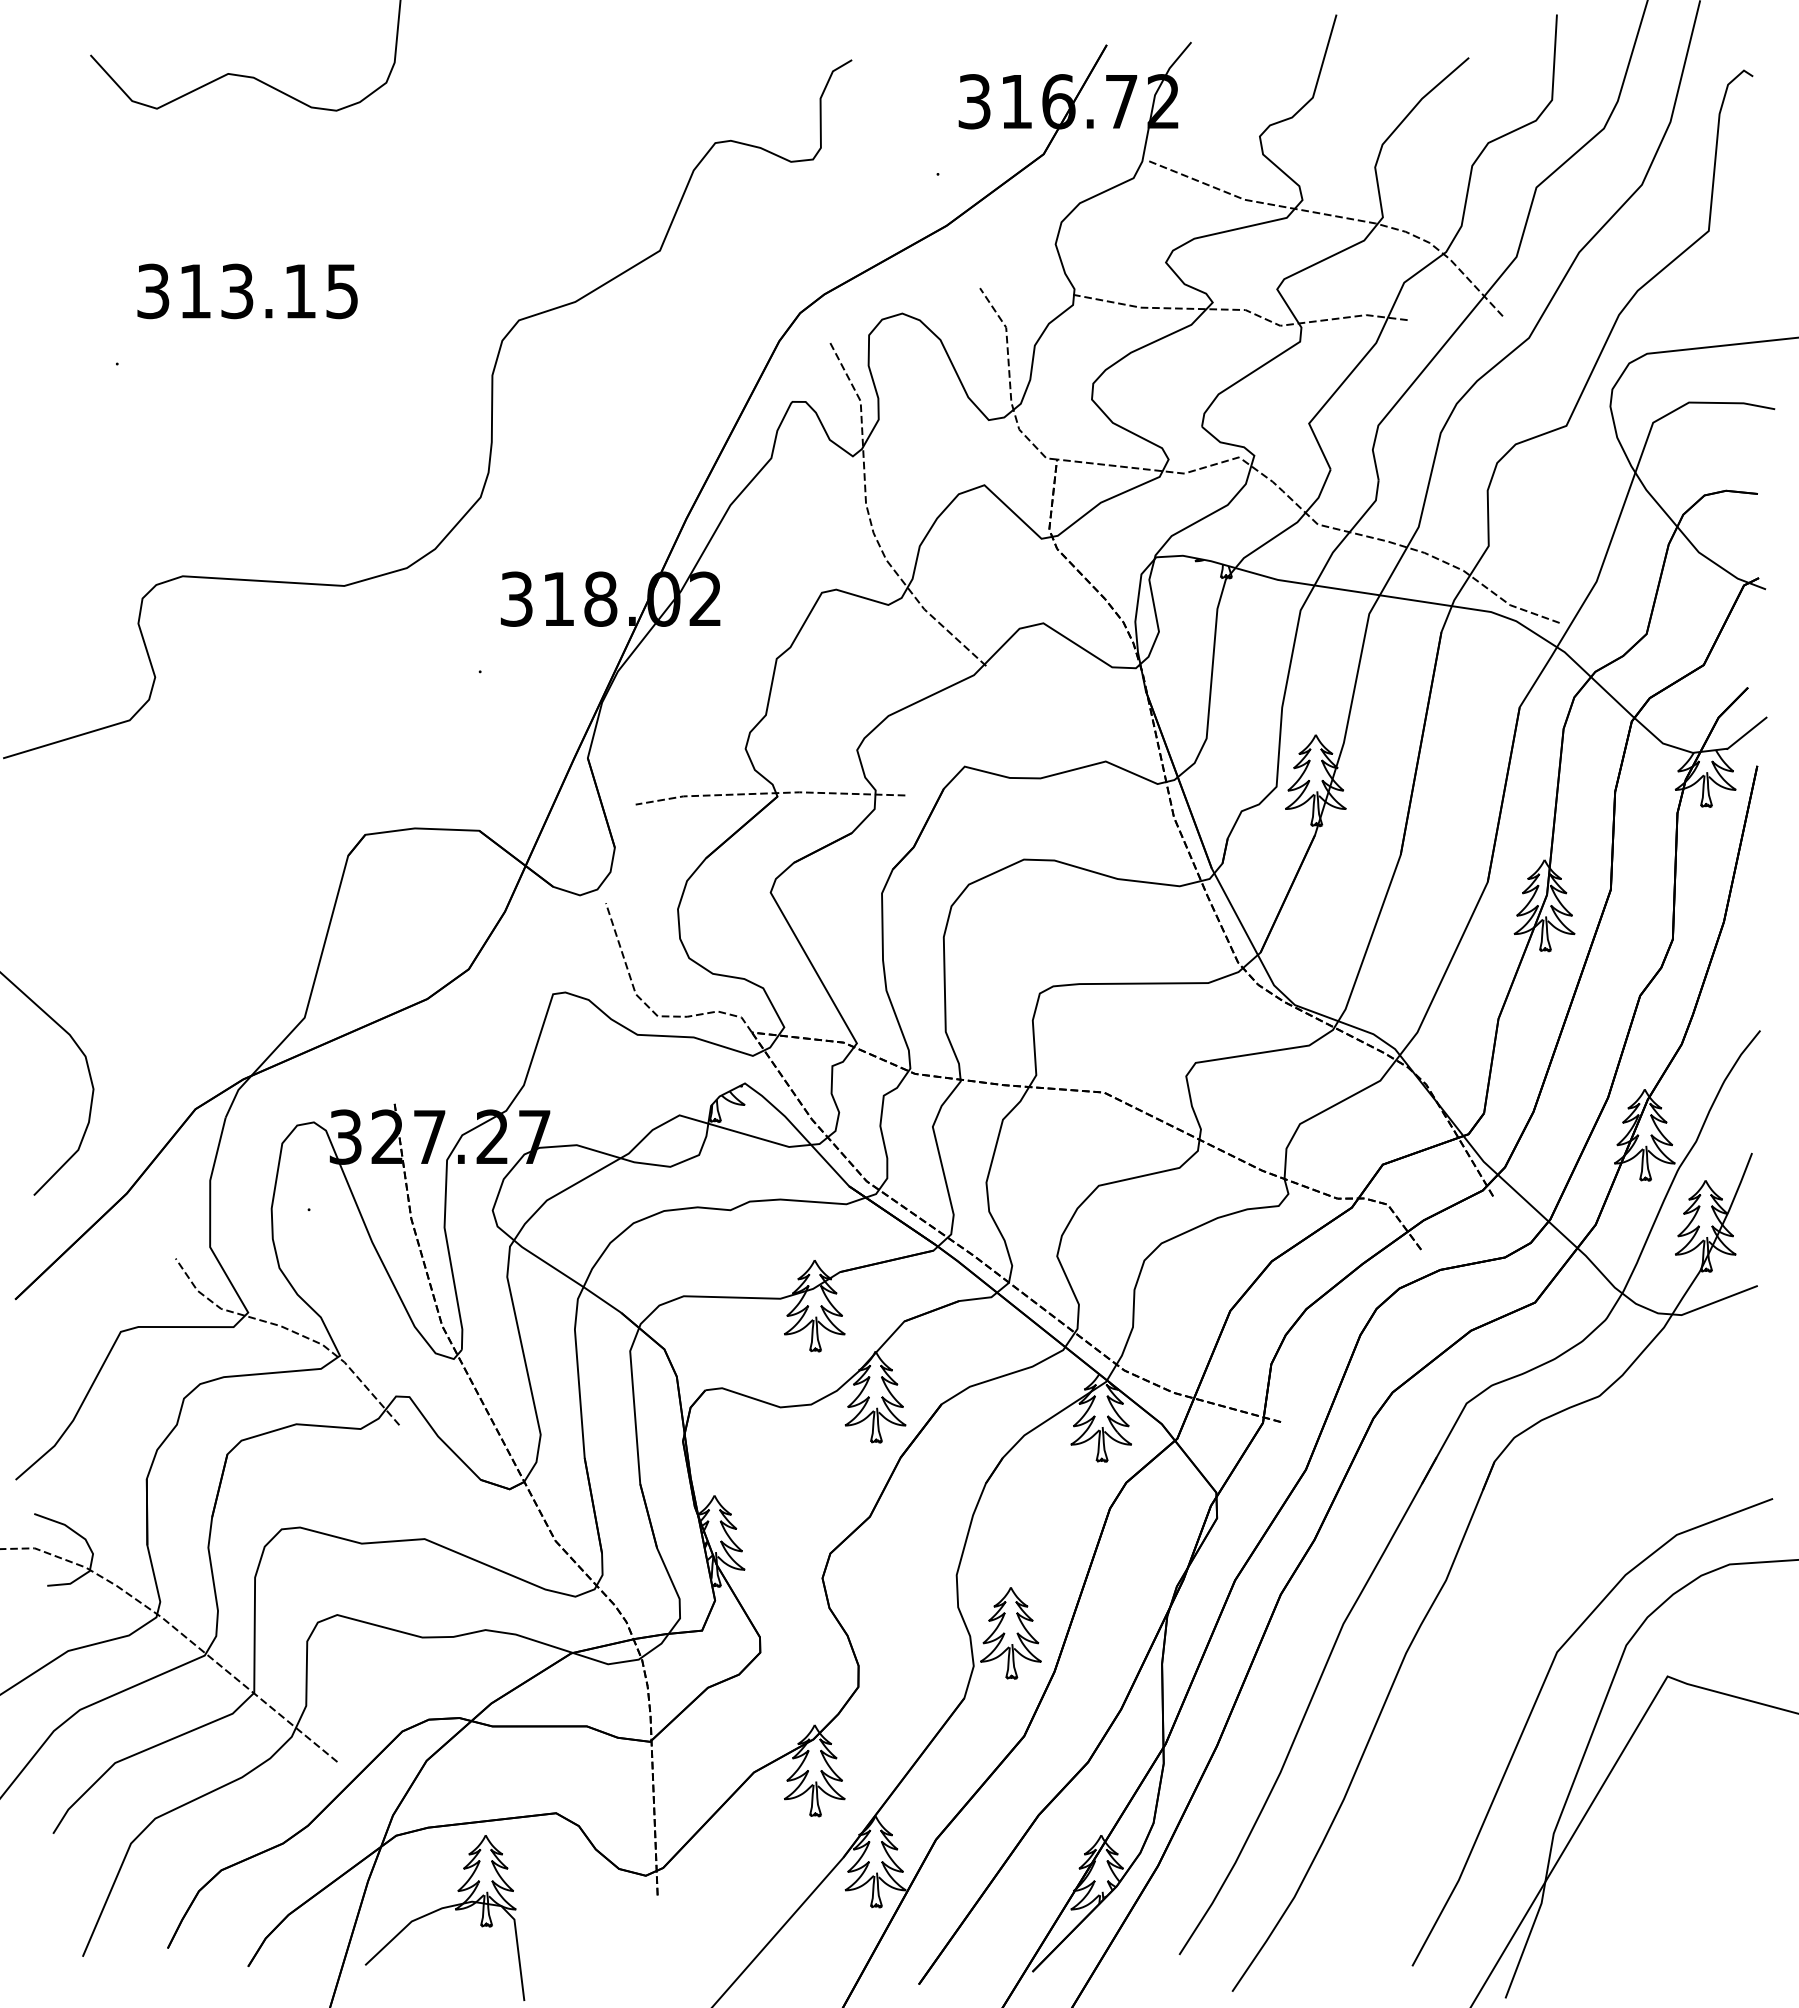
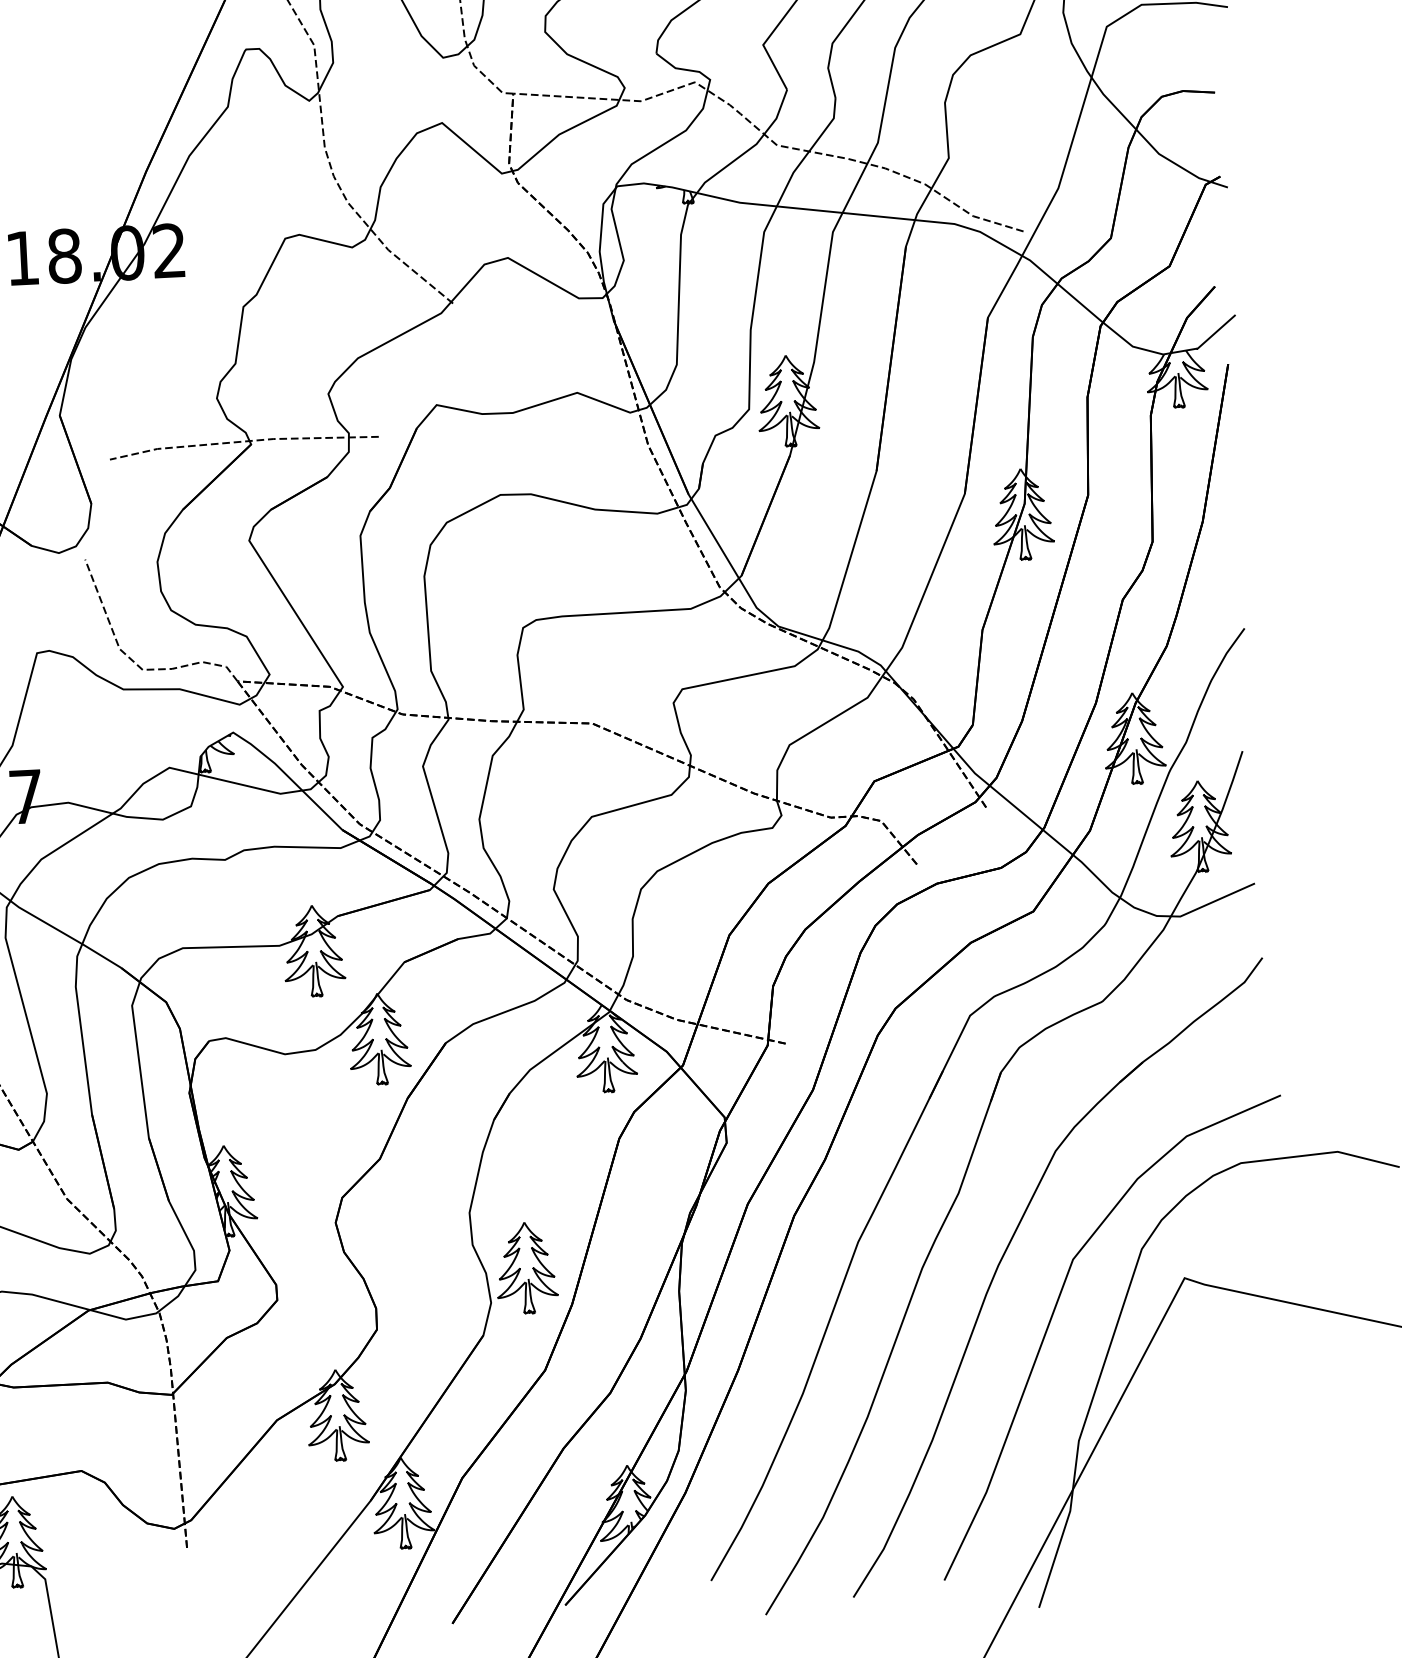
part: (1490, 1642) -> (1006, 1253), added

